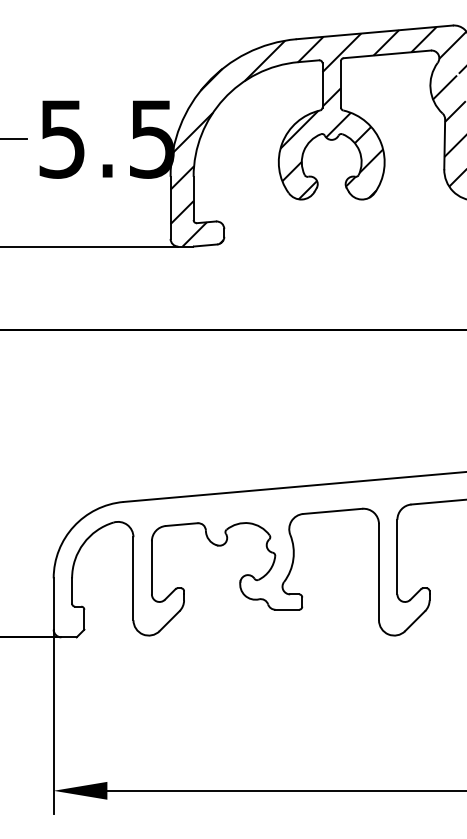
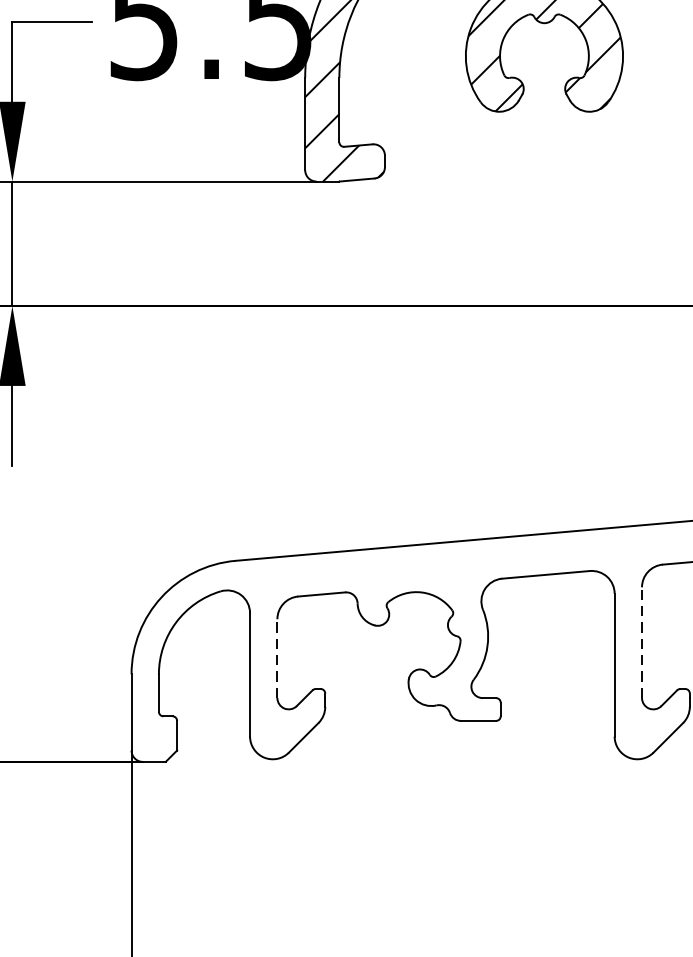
line: (397, 556) -> (642, 641), solid -> dashed
line: (151, 567) -> (276, 658), solid -> dashed

